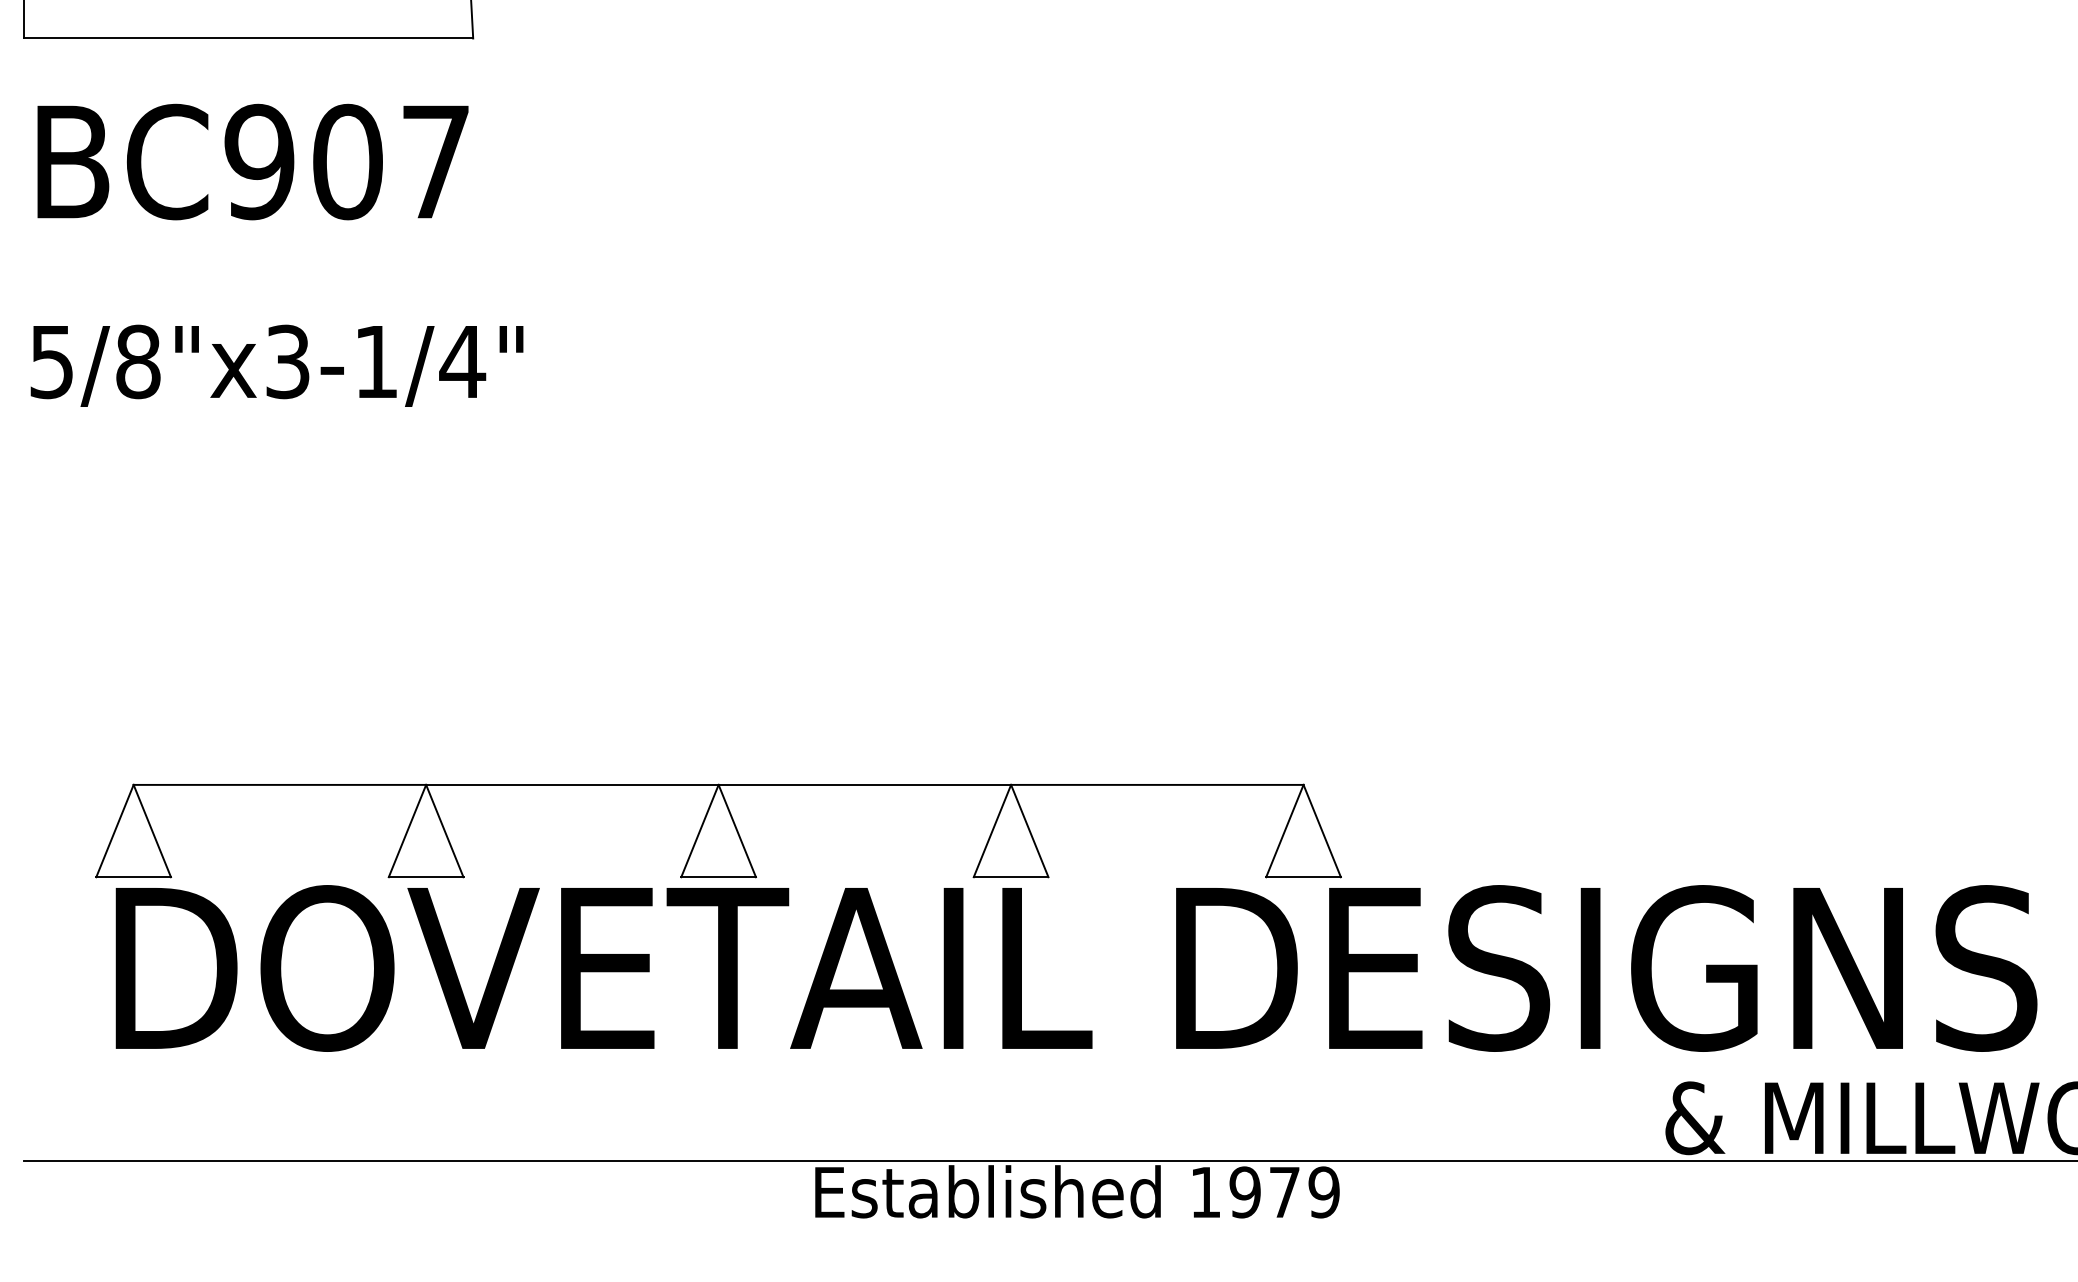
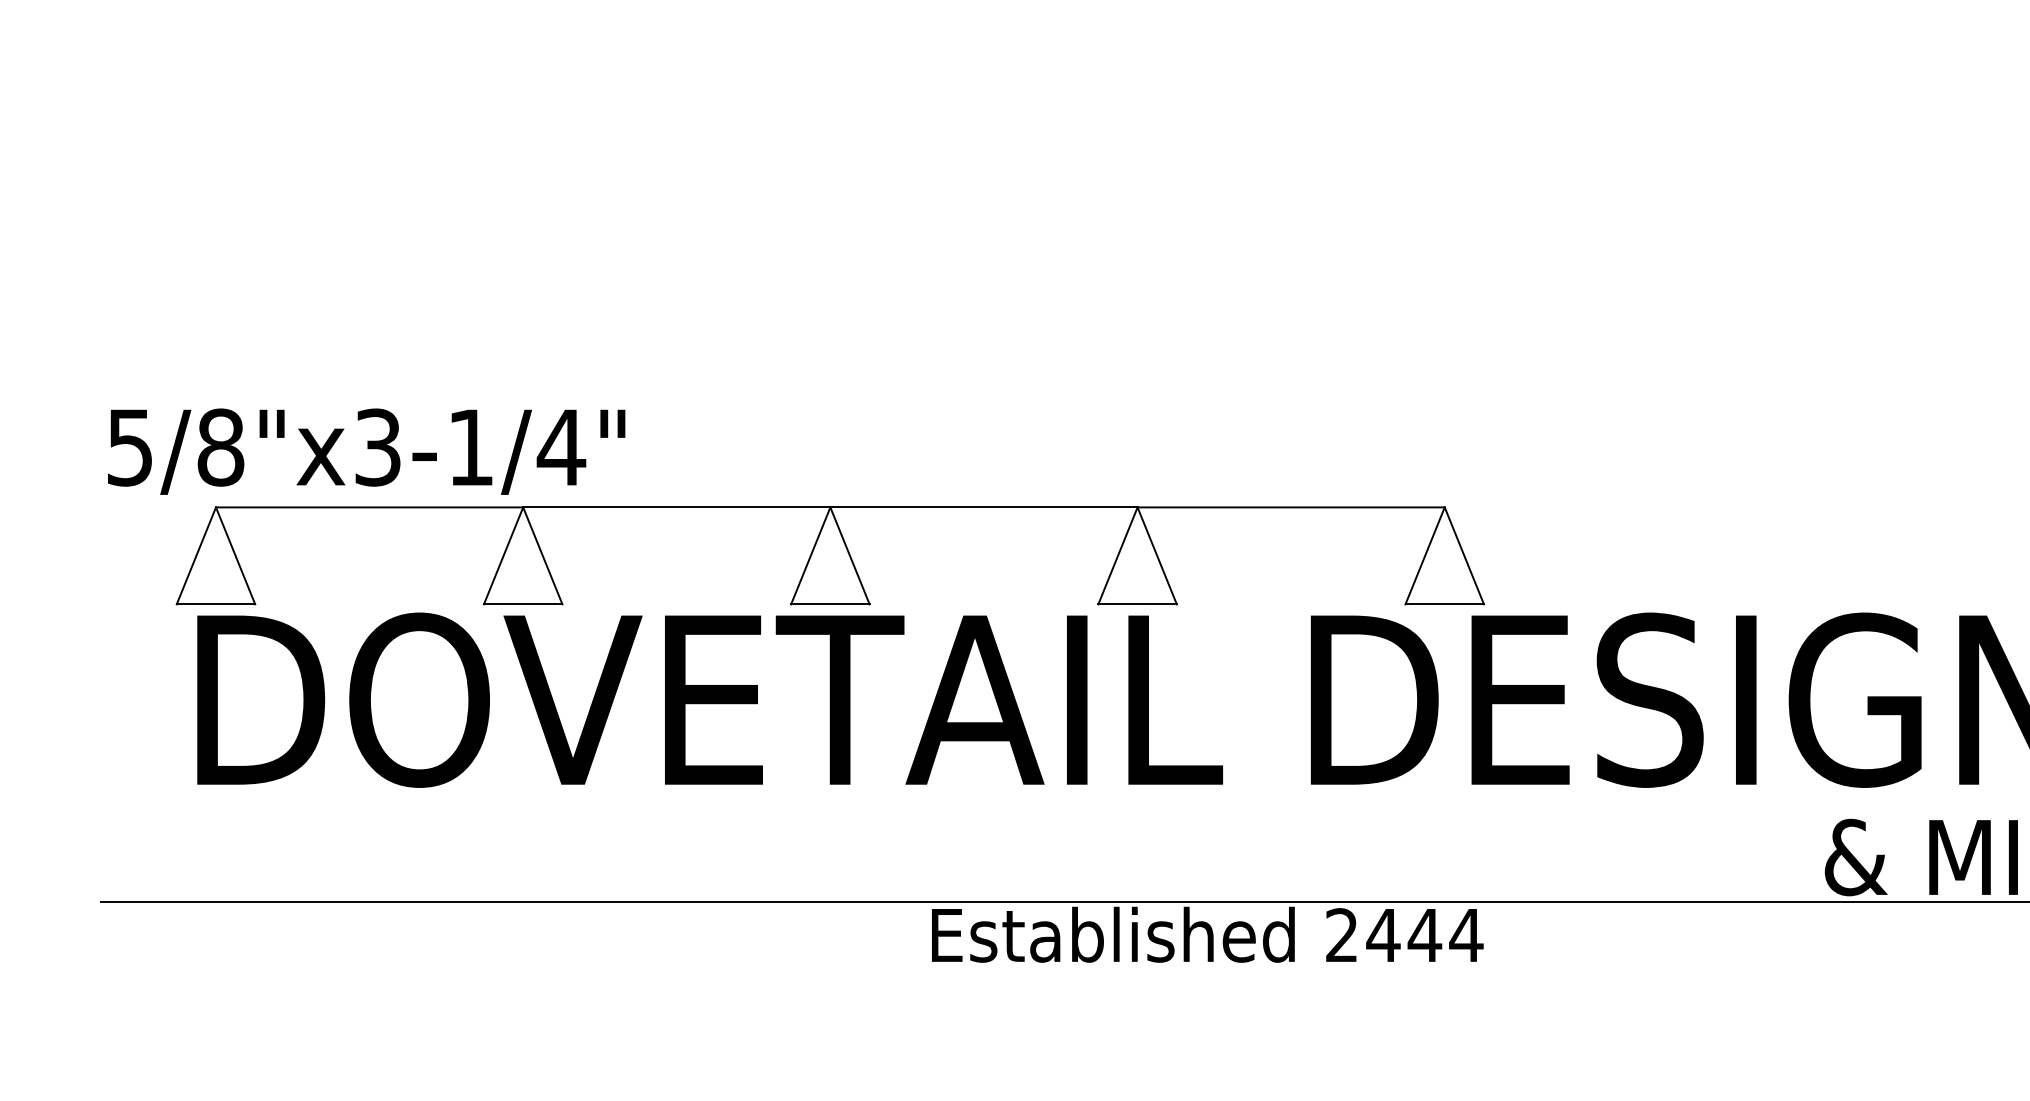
text: (276, 365) -> (366, 451), moved
text: (1265, 1192) -> (1404, 935), 1979 -> 2444

